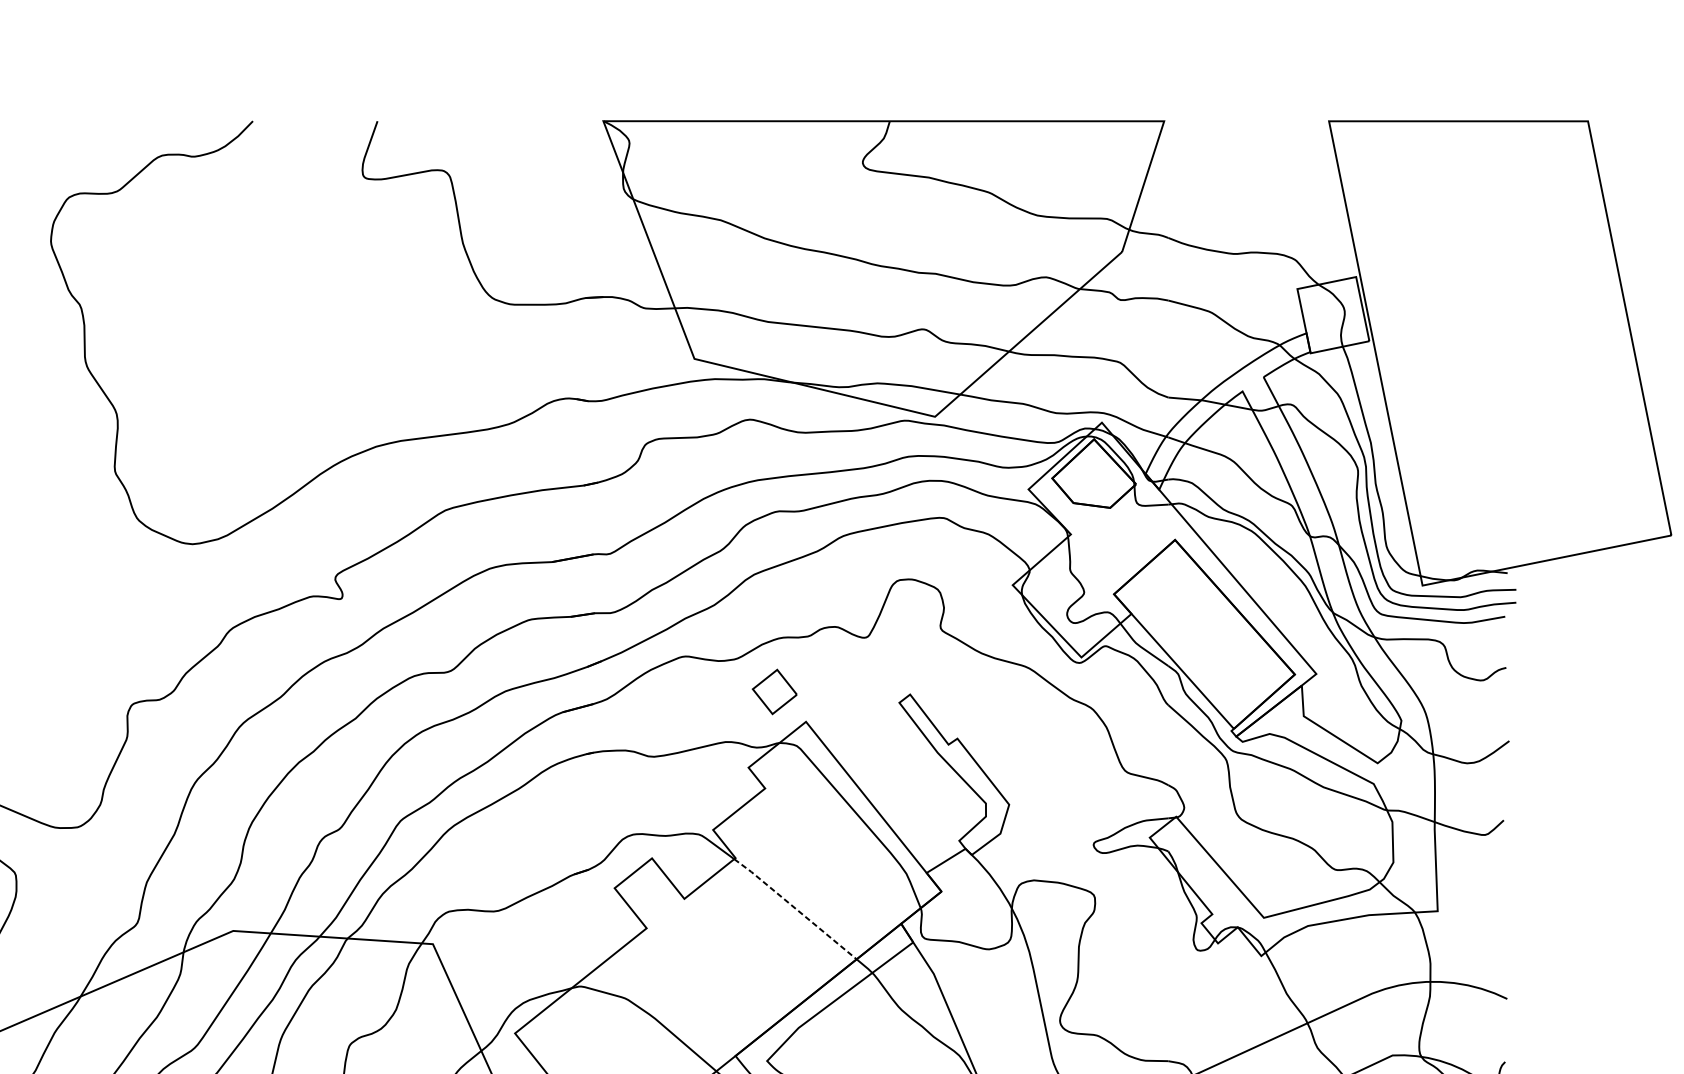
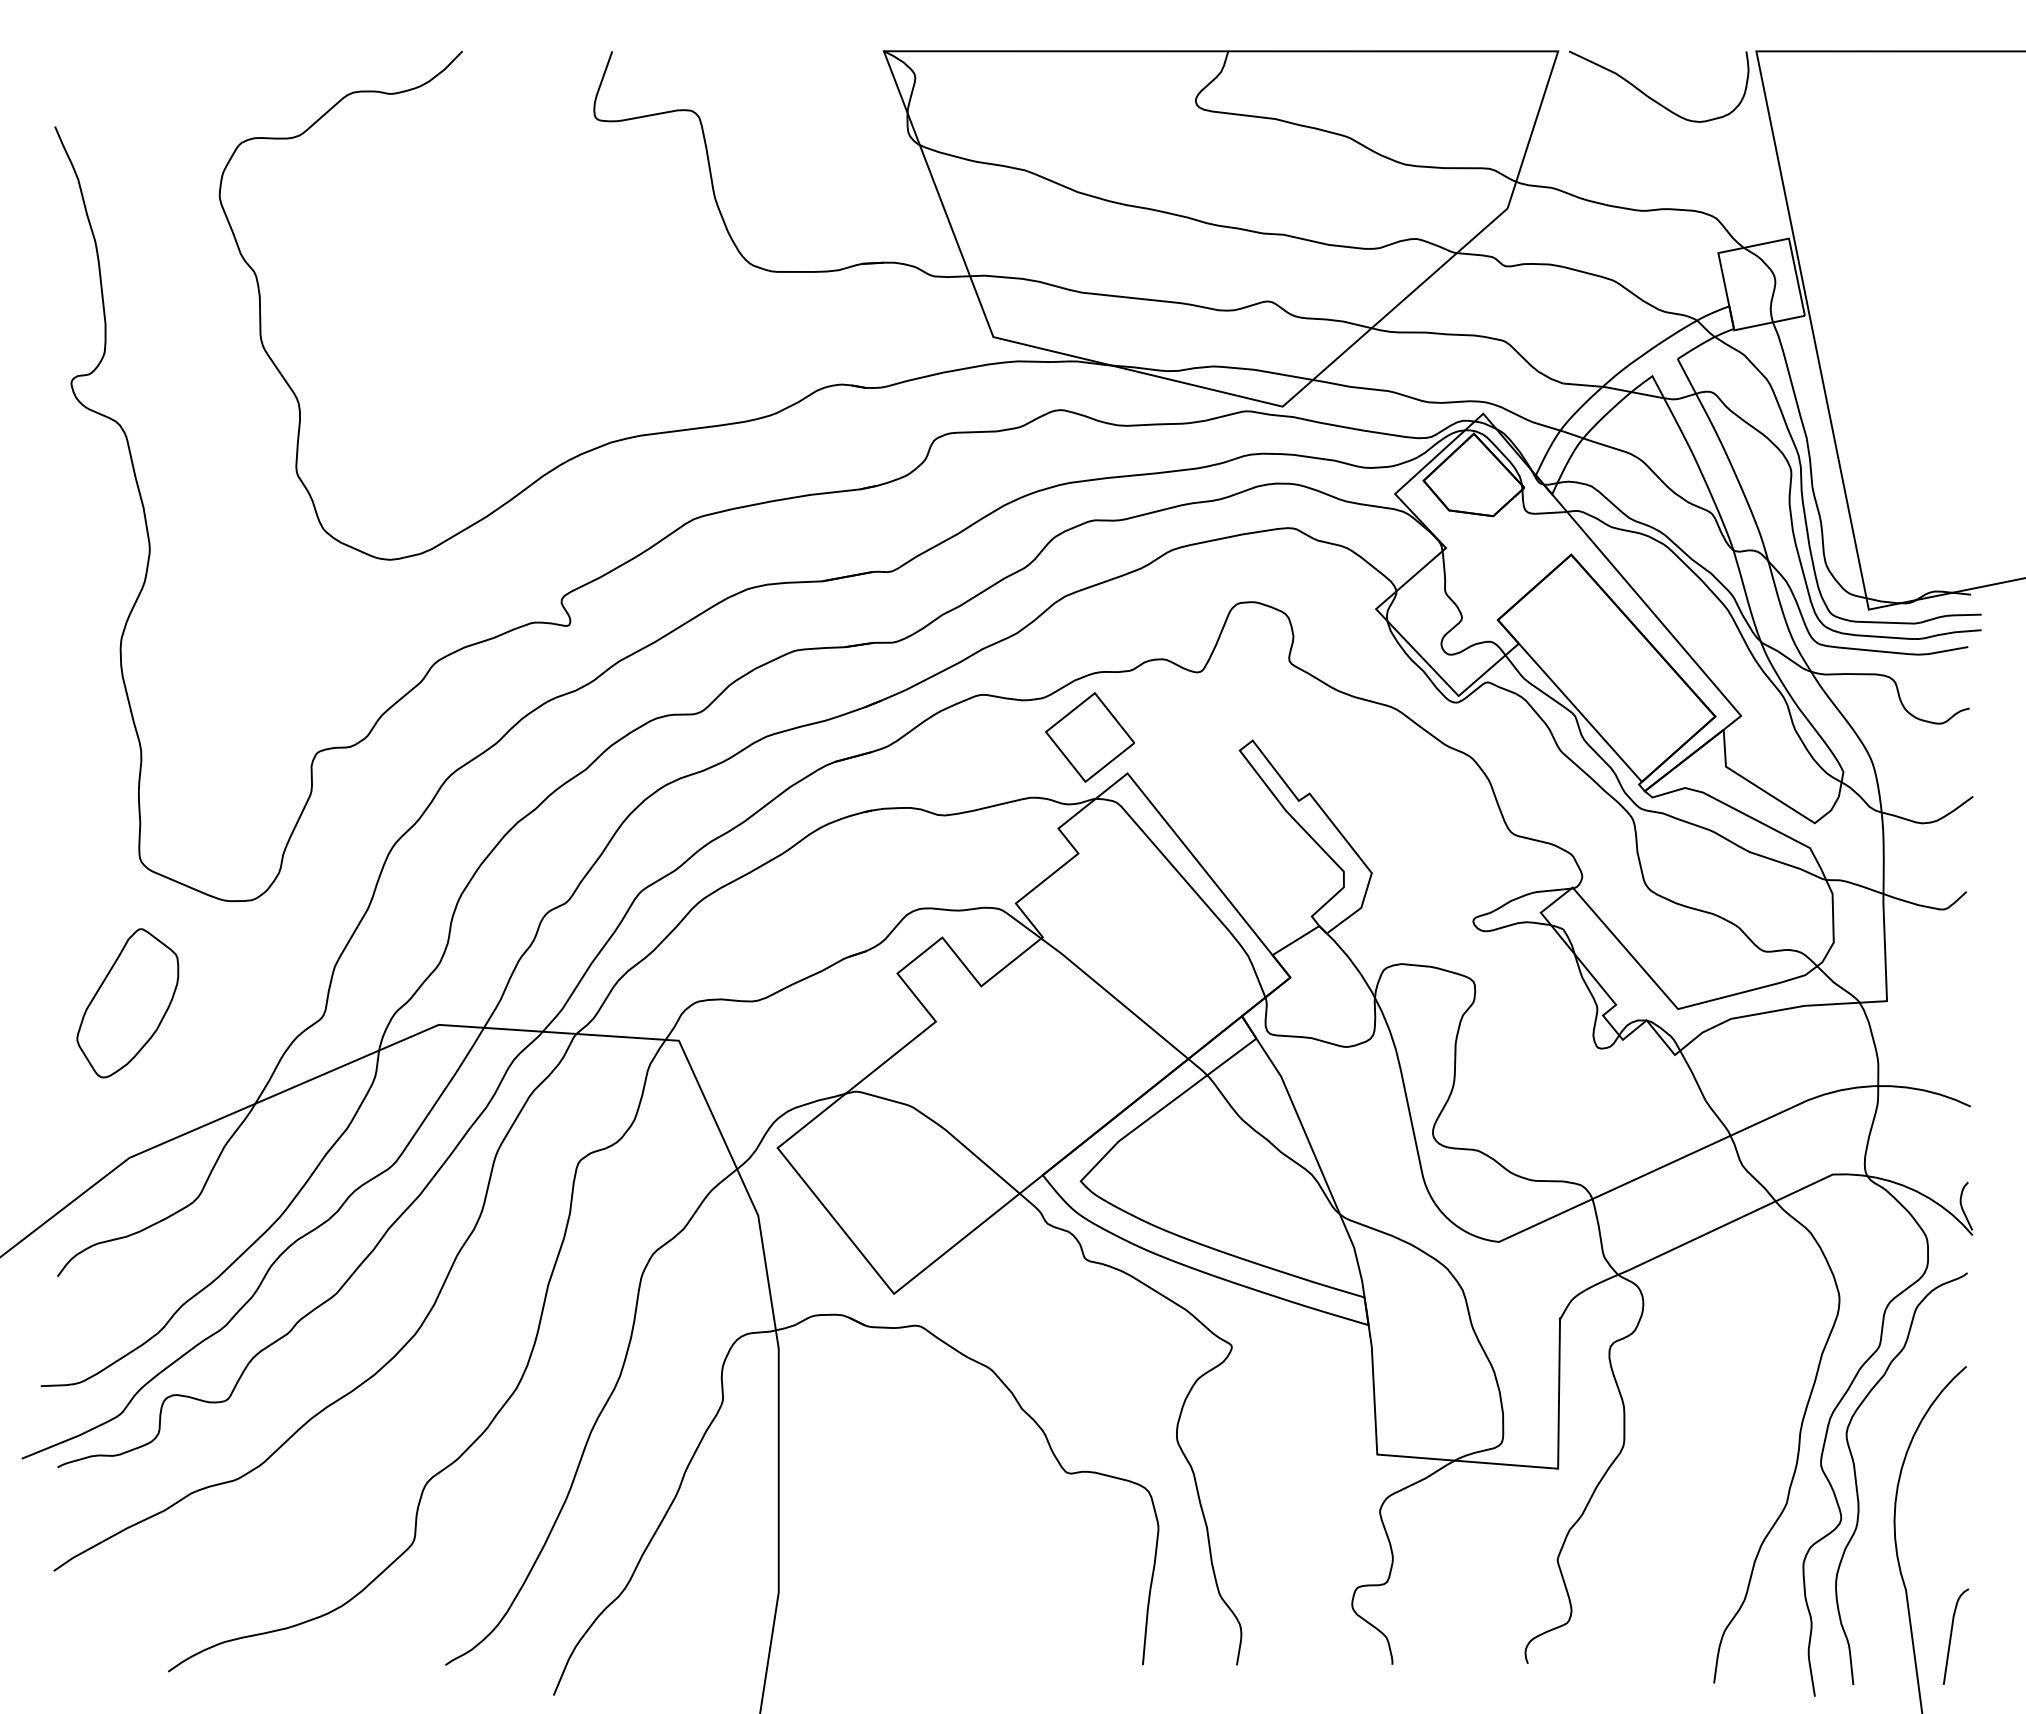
curve: (1241, 159) -> (1651, 97), added
part: (774, 691) -> (1089, 737), size x1.67
line: (795, 908) -> (1114, 997), dashed -> solid

